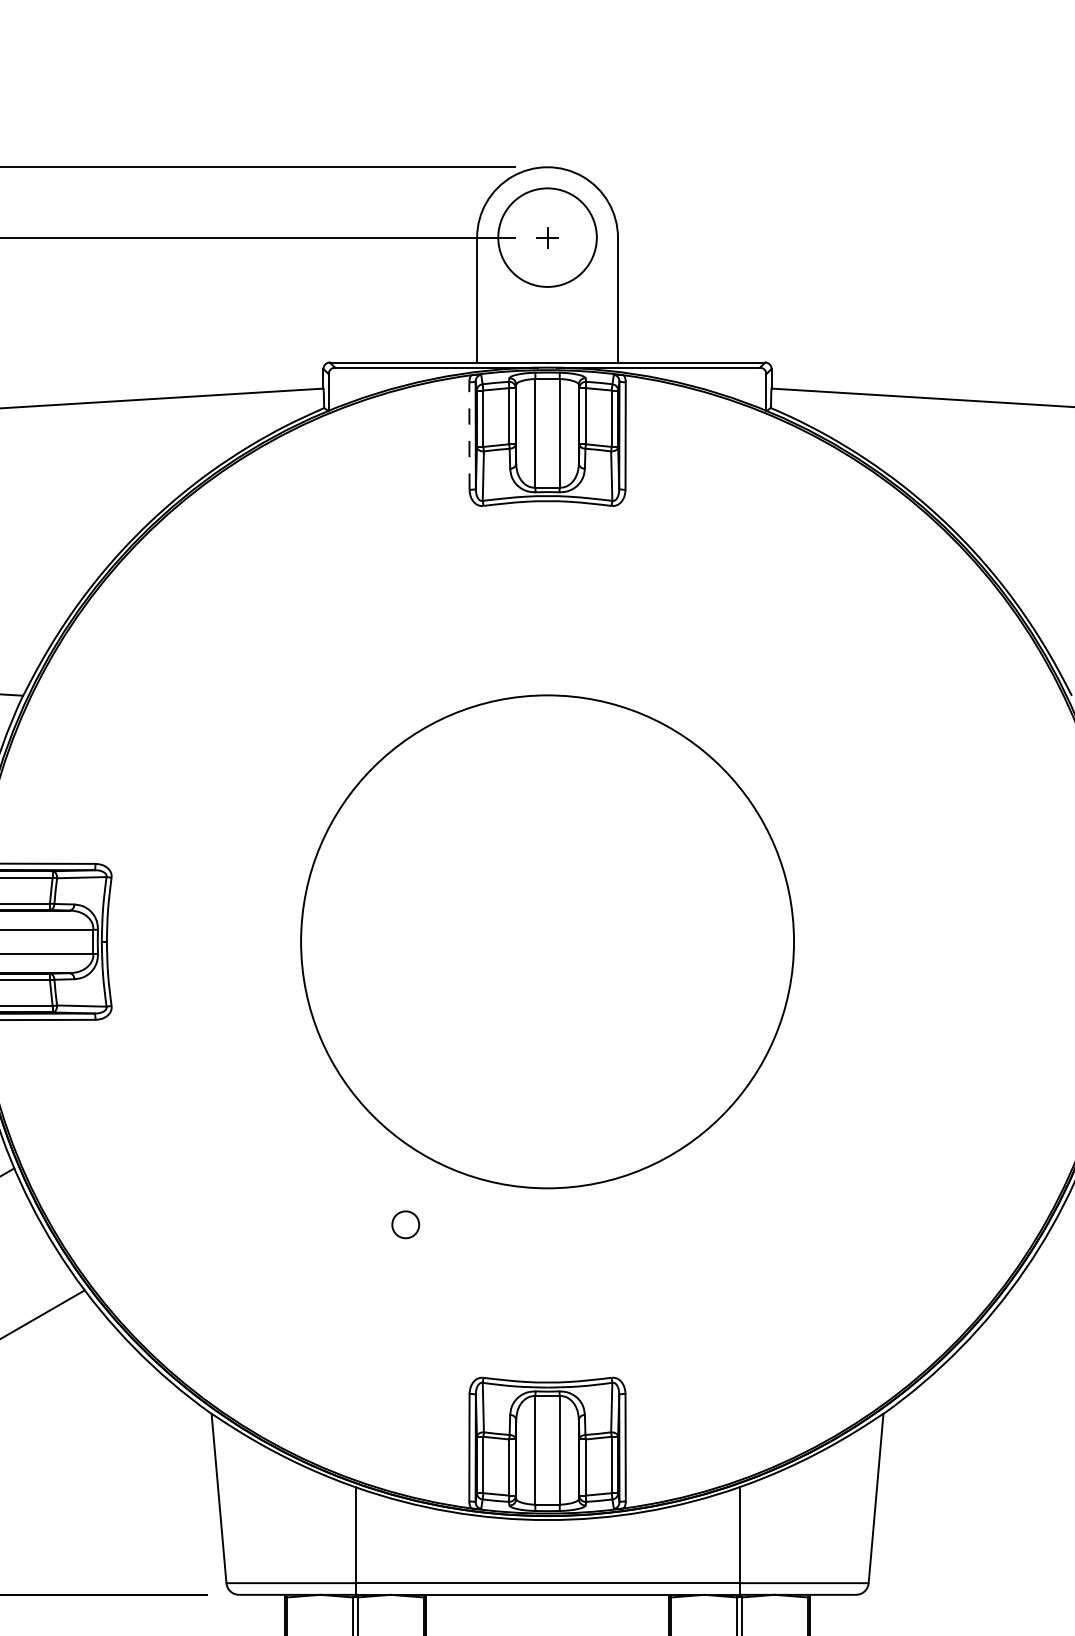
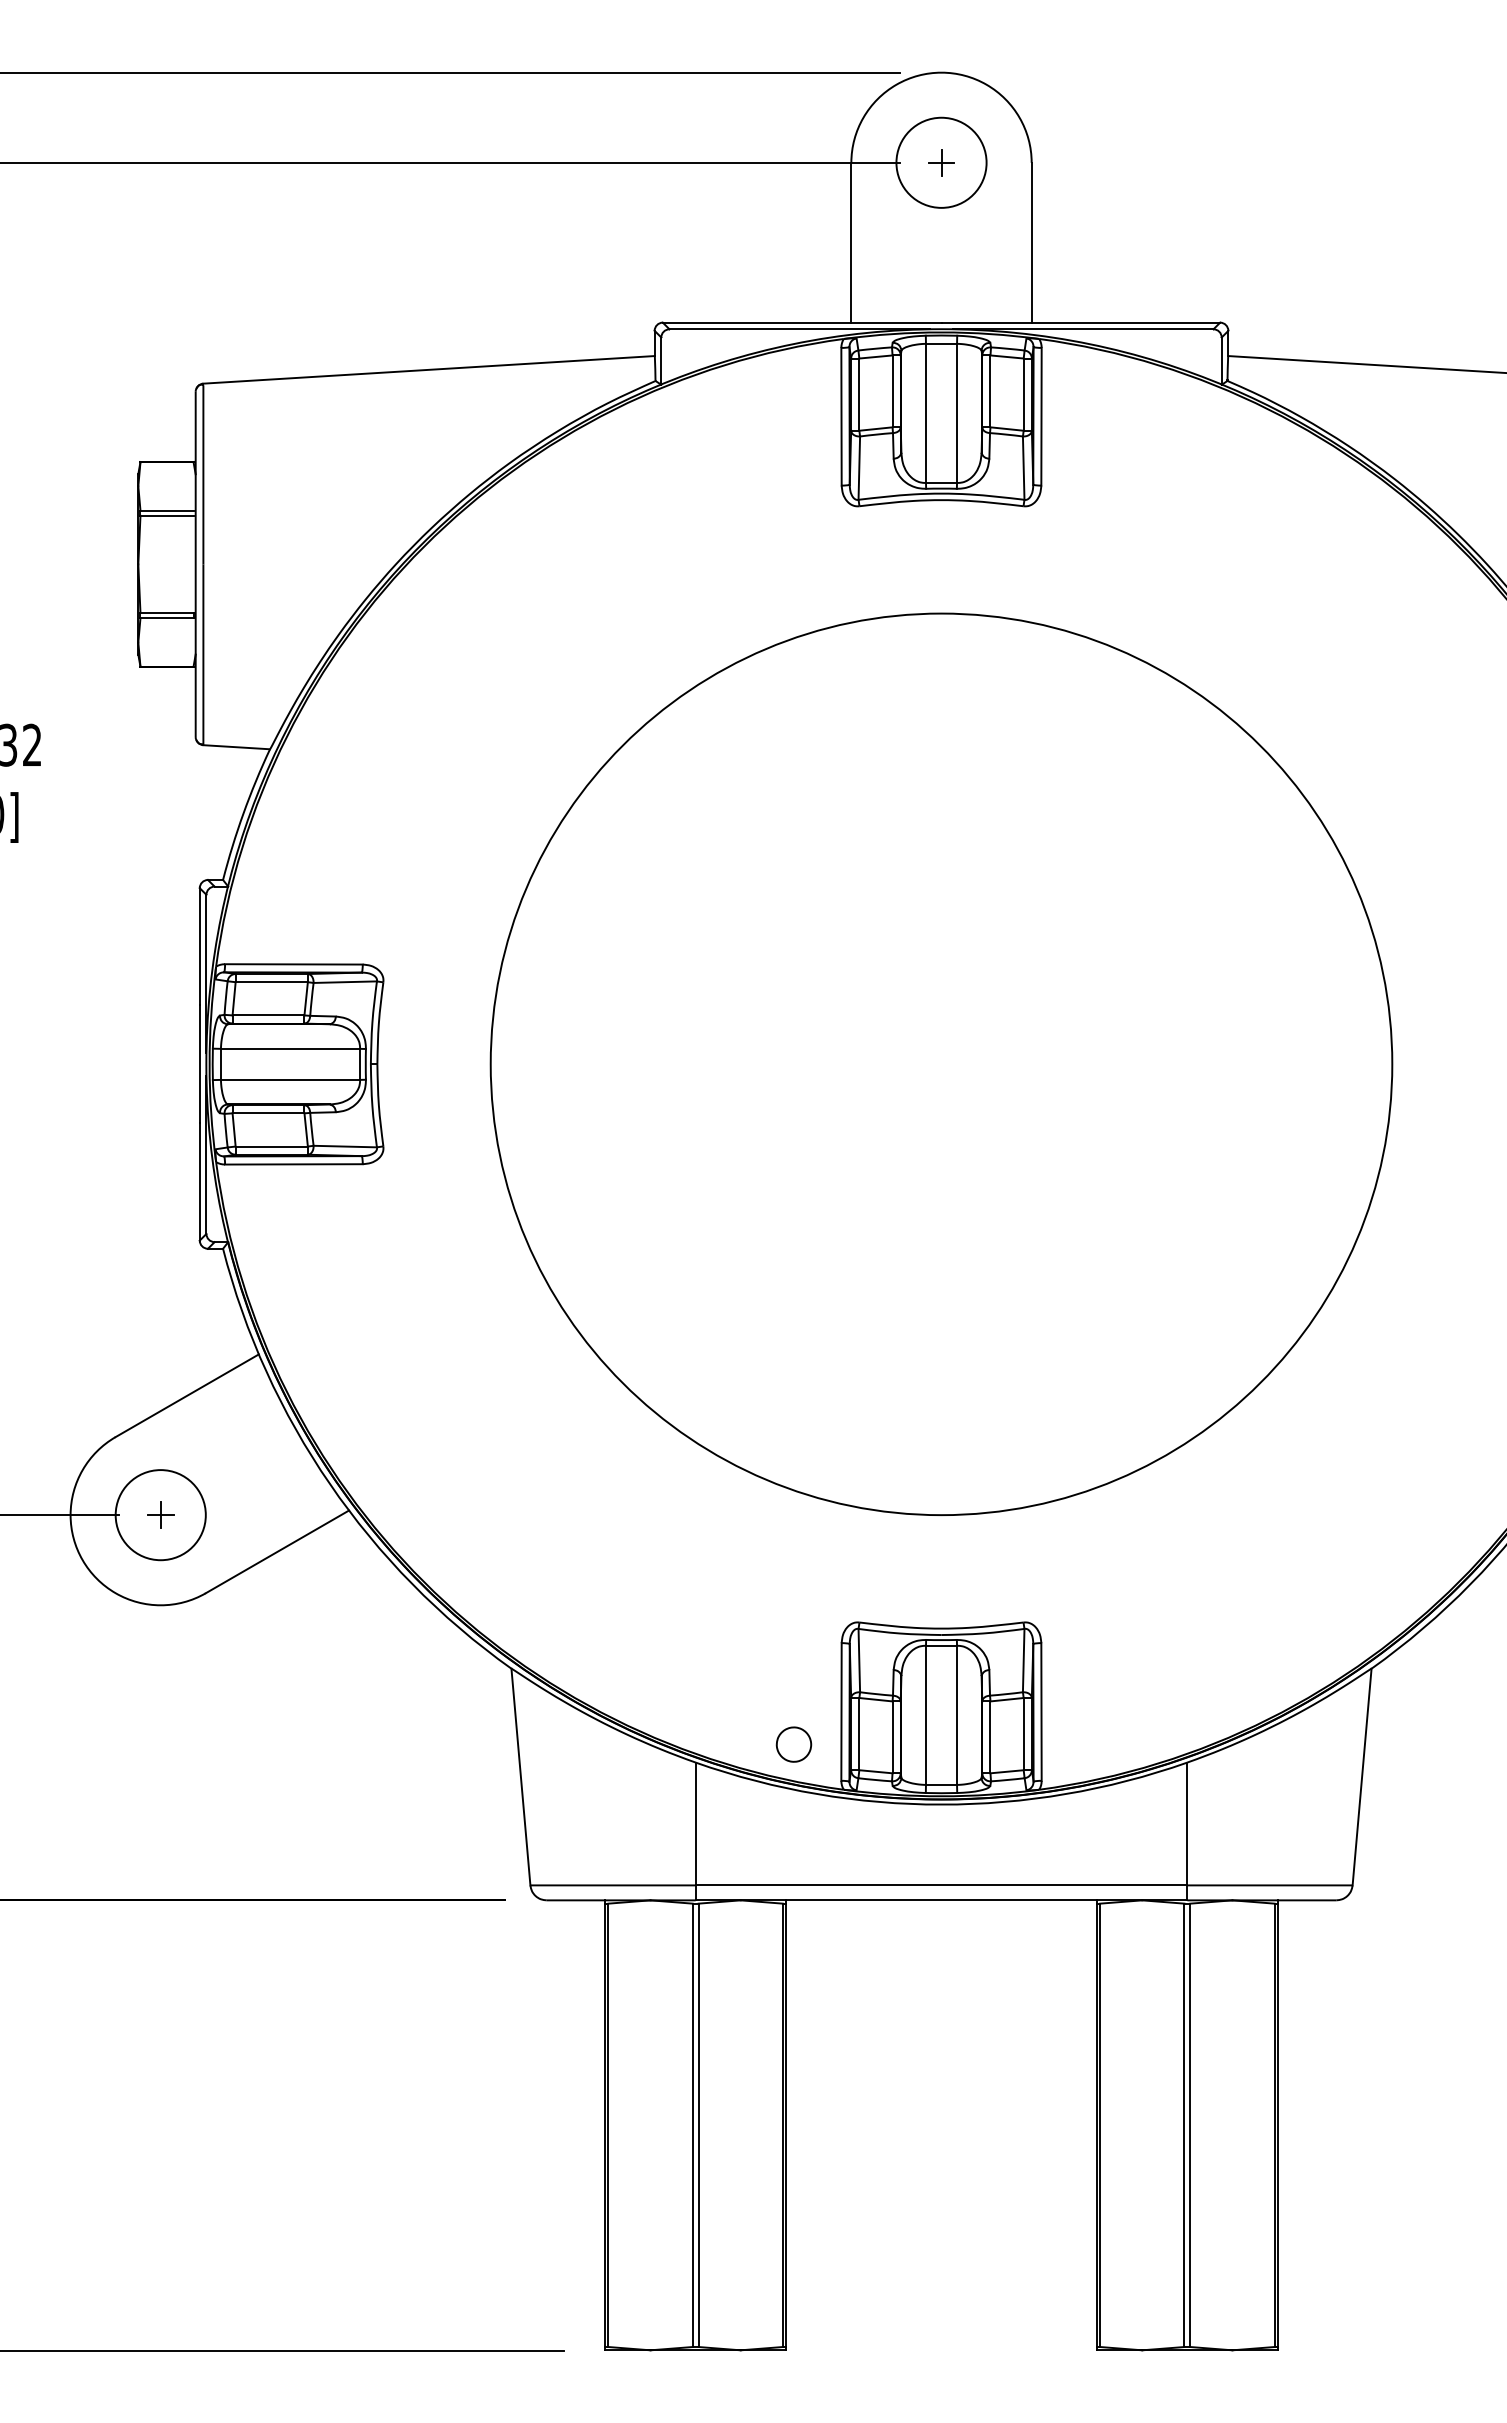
circle: (547, 237) -> (941, 162), size x0.71
line: (469, 435) -> (841, 416), dashed -> solid
circle: (547, 941) -> (941, 1064), size x1.43
part: (405, 1224) -> (793, 1744), moved

